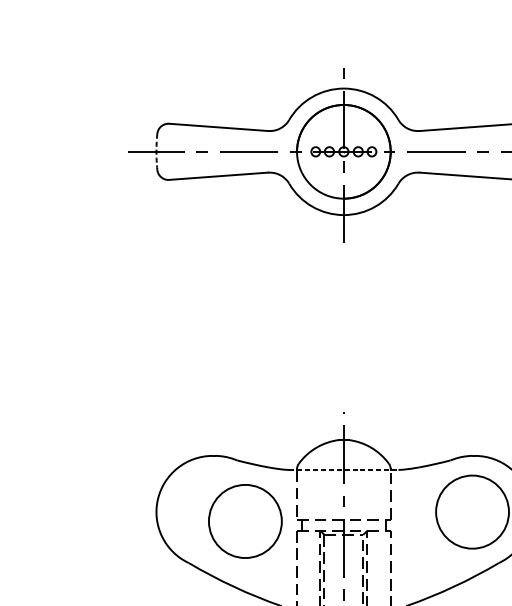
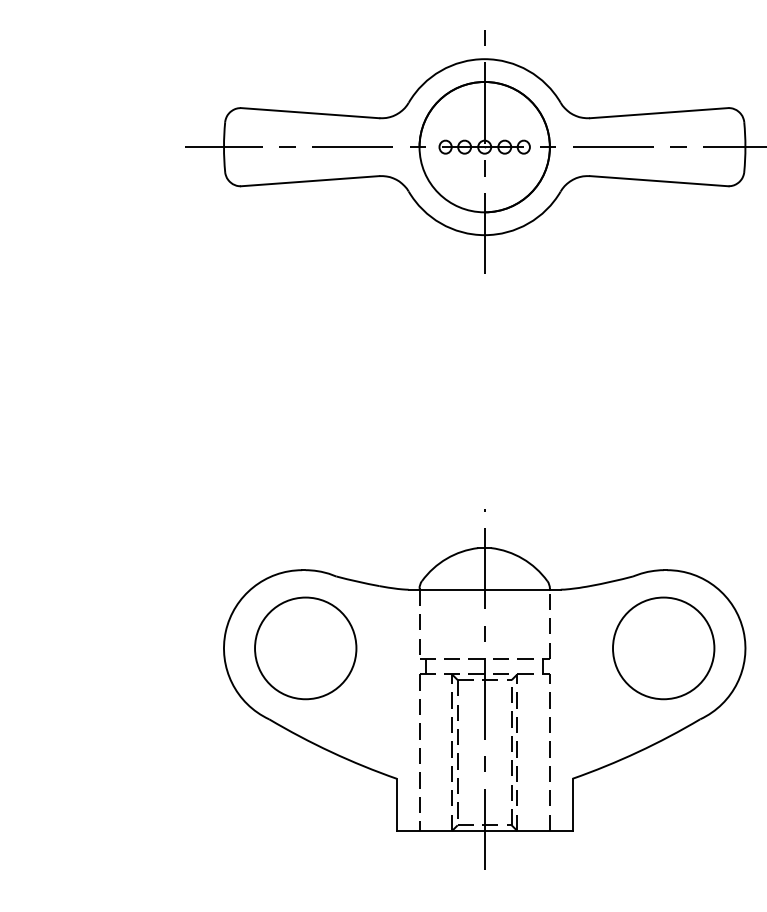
arc: (156, 152) -> (224, 147), dashed -> solid
line: (344, 469) -> (485, 589), dashed -> solid
part: (245, 521) -> (305, 648), moved

